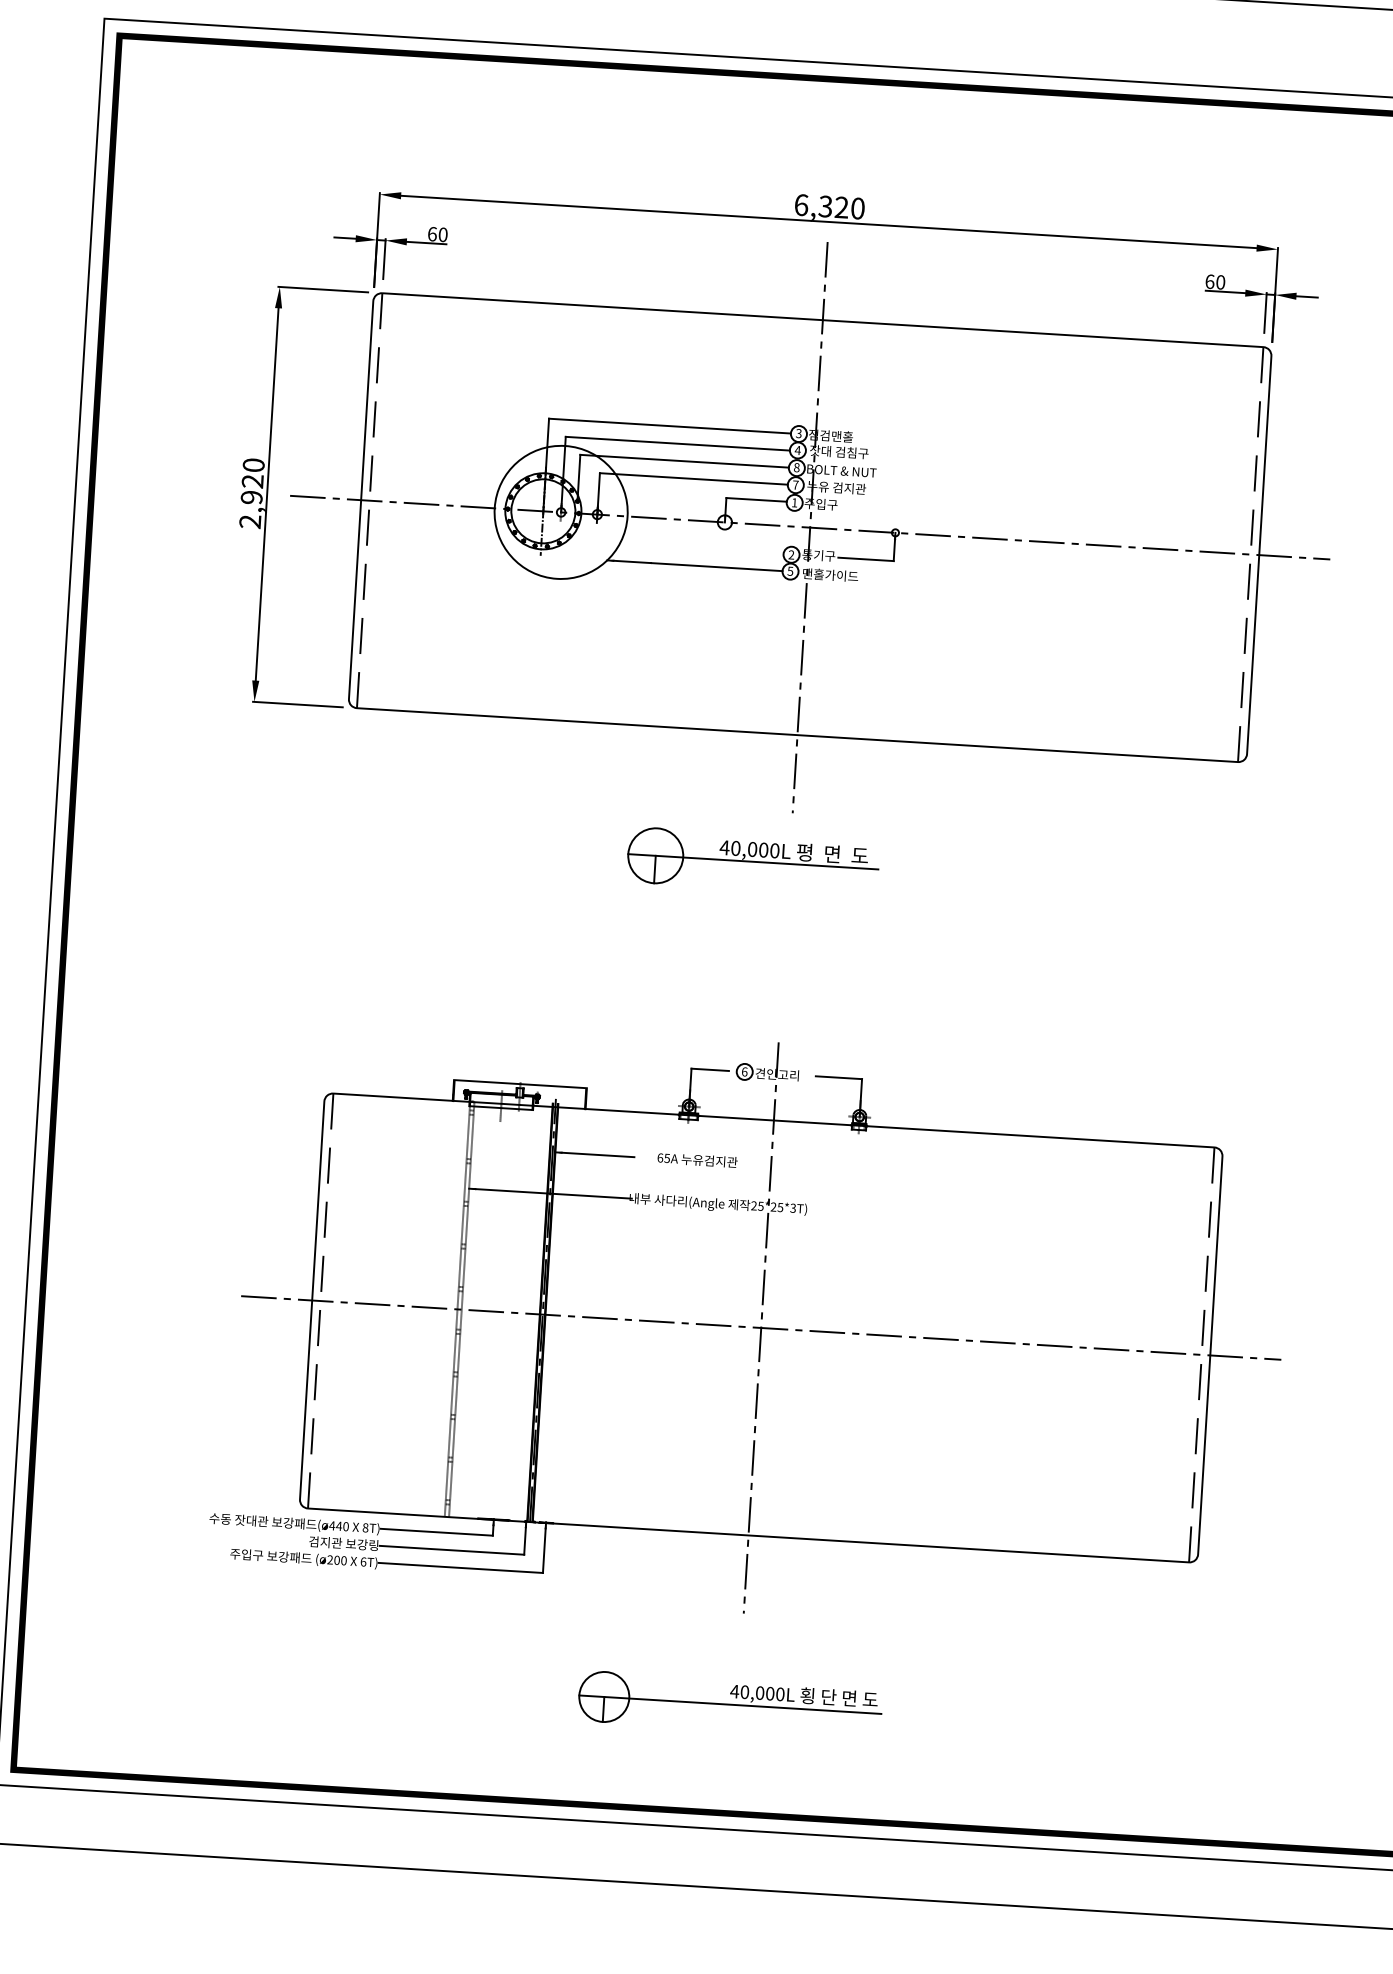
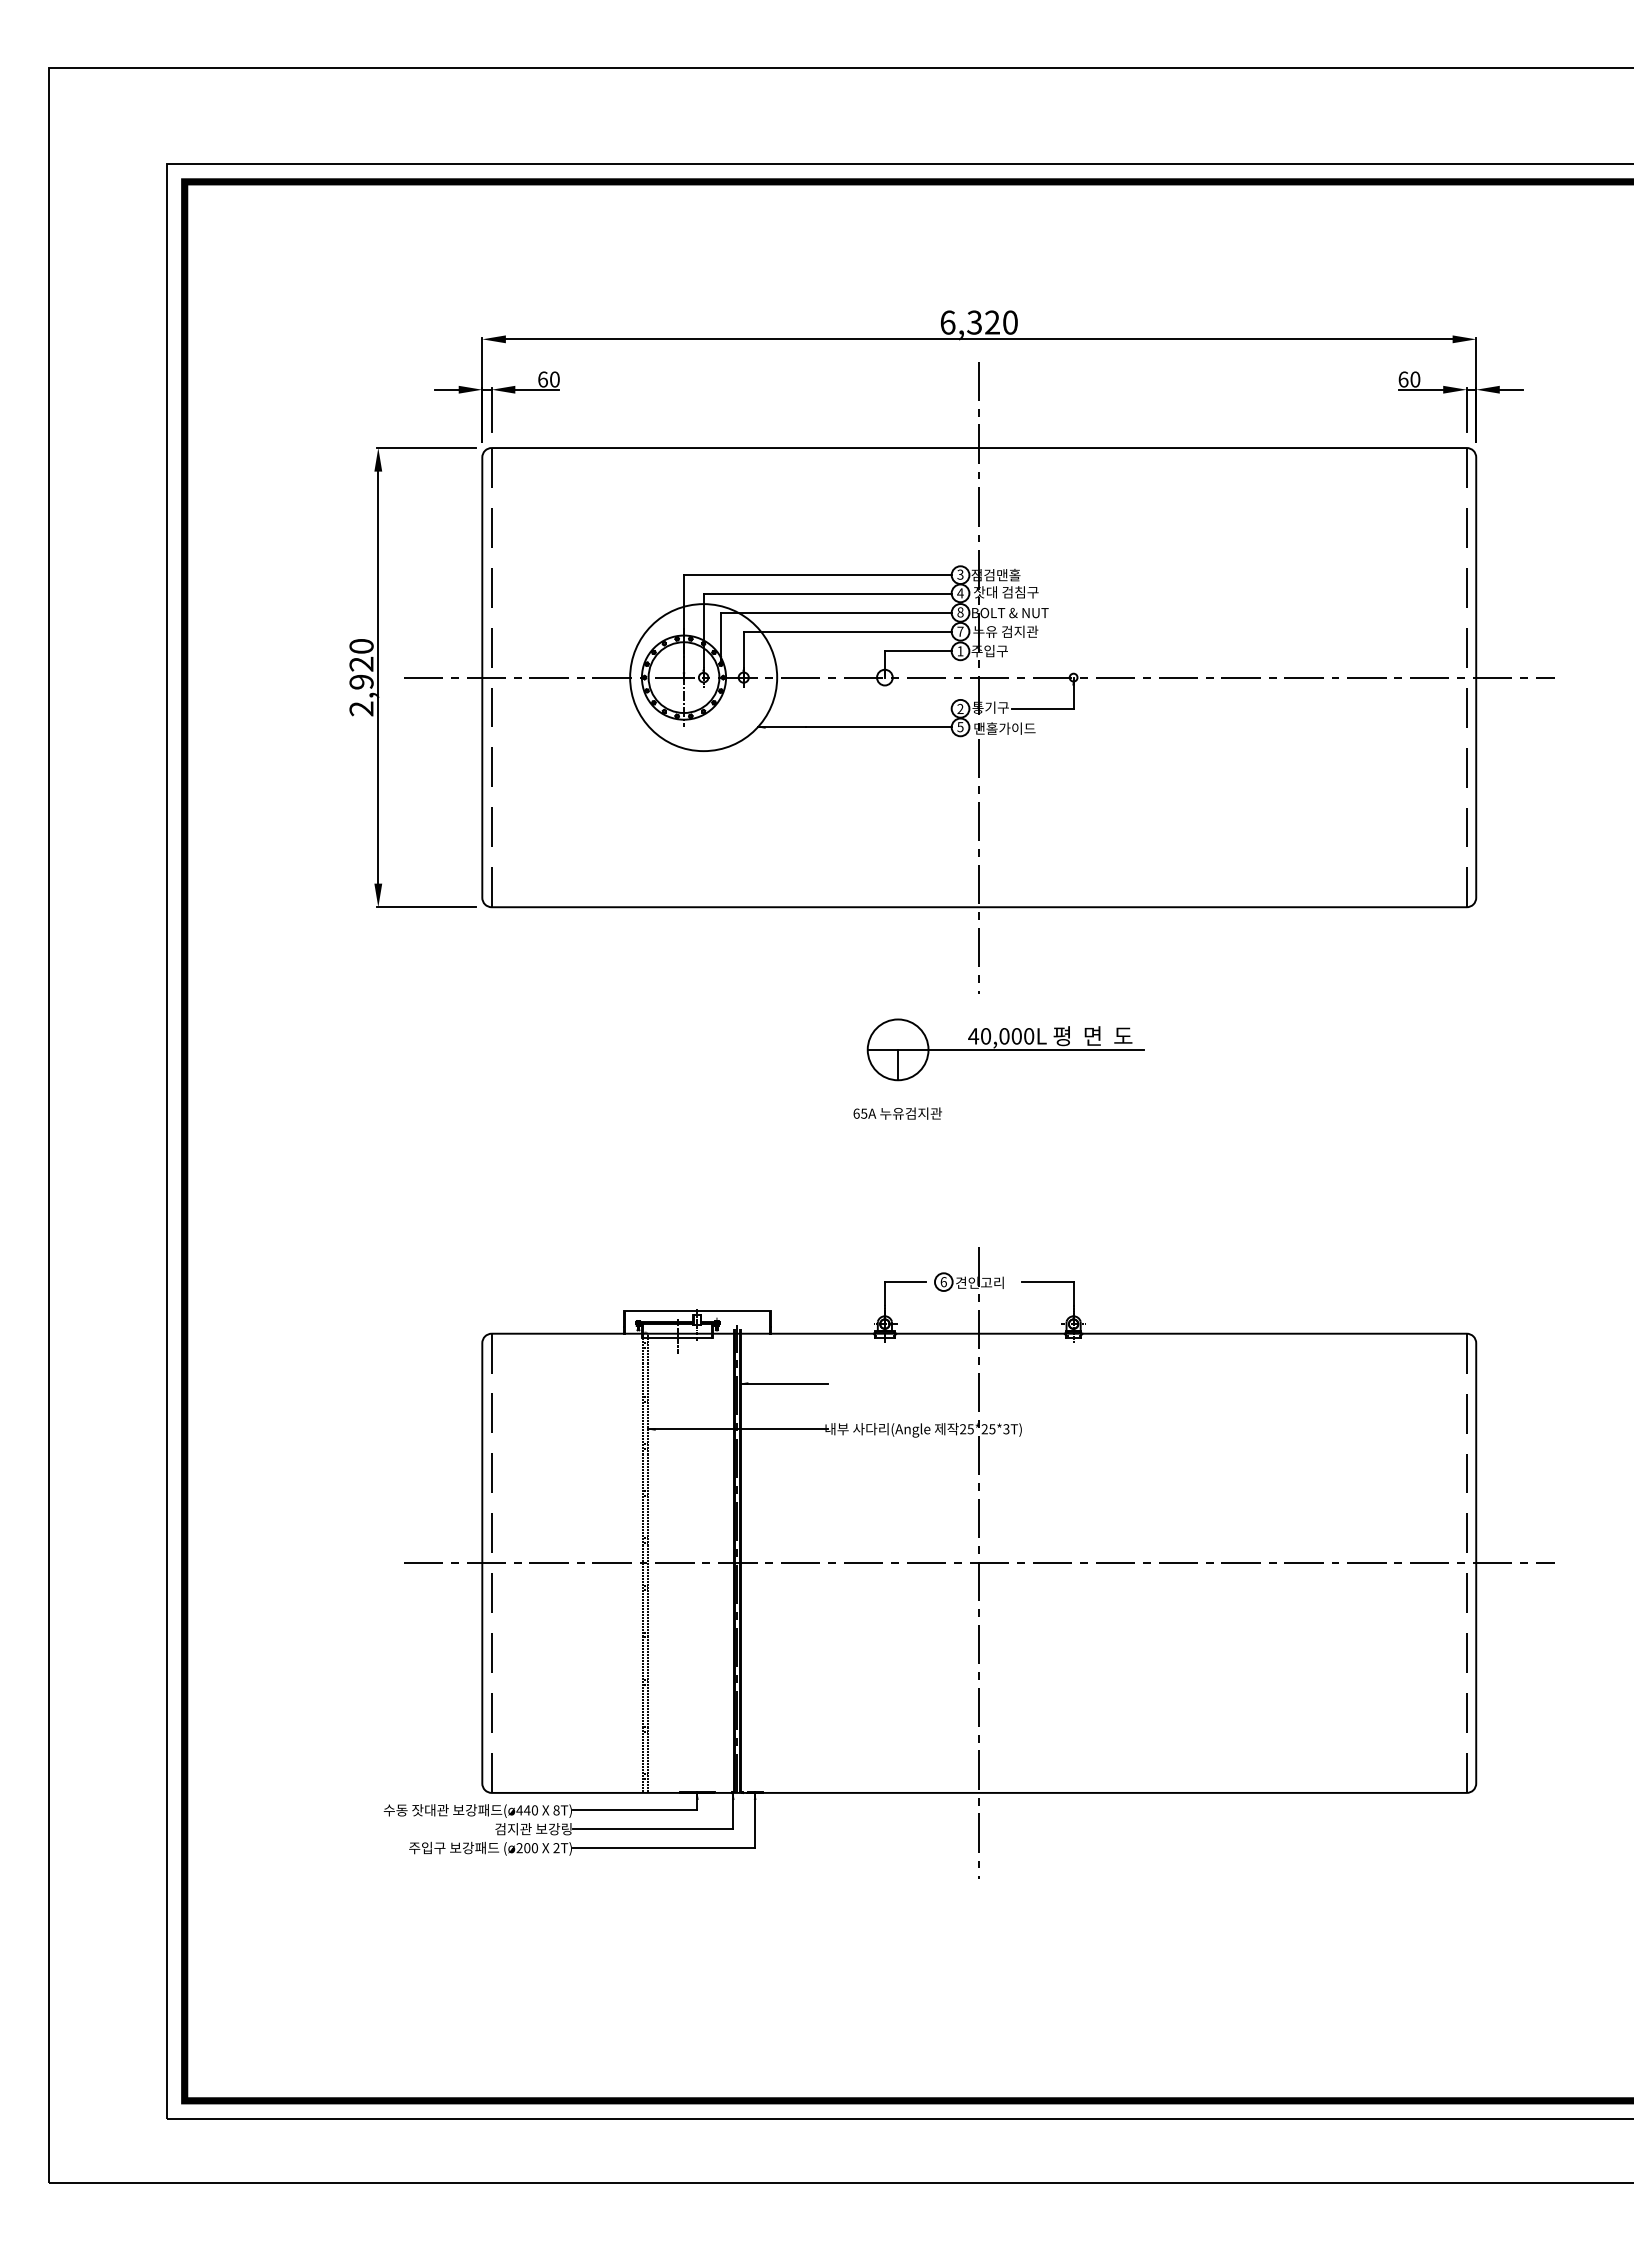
part: (752, 861) -> (1005, 1049), moved
text: (697, 1160) -> (897, 1113), moved
text: (363, 1562) -> (556, 1848), 6T) -> 2T)
part: (730, 1704) -> (970, 1980), removed

